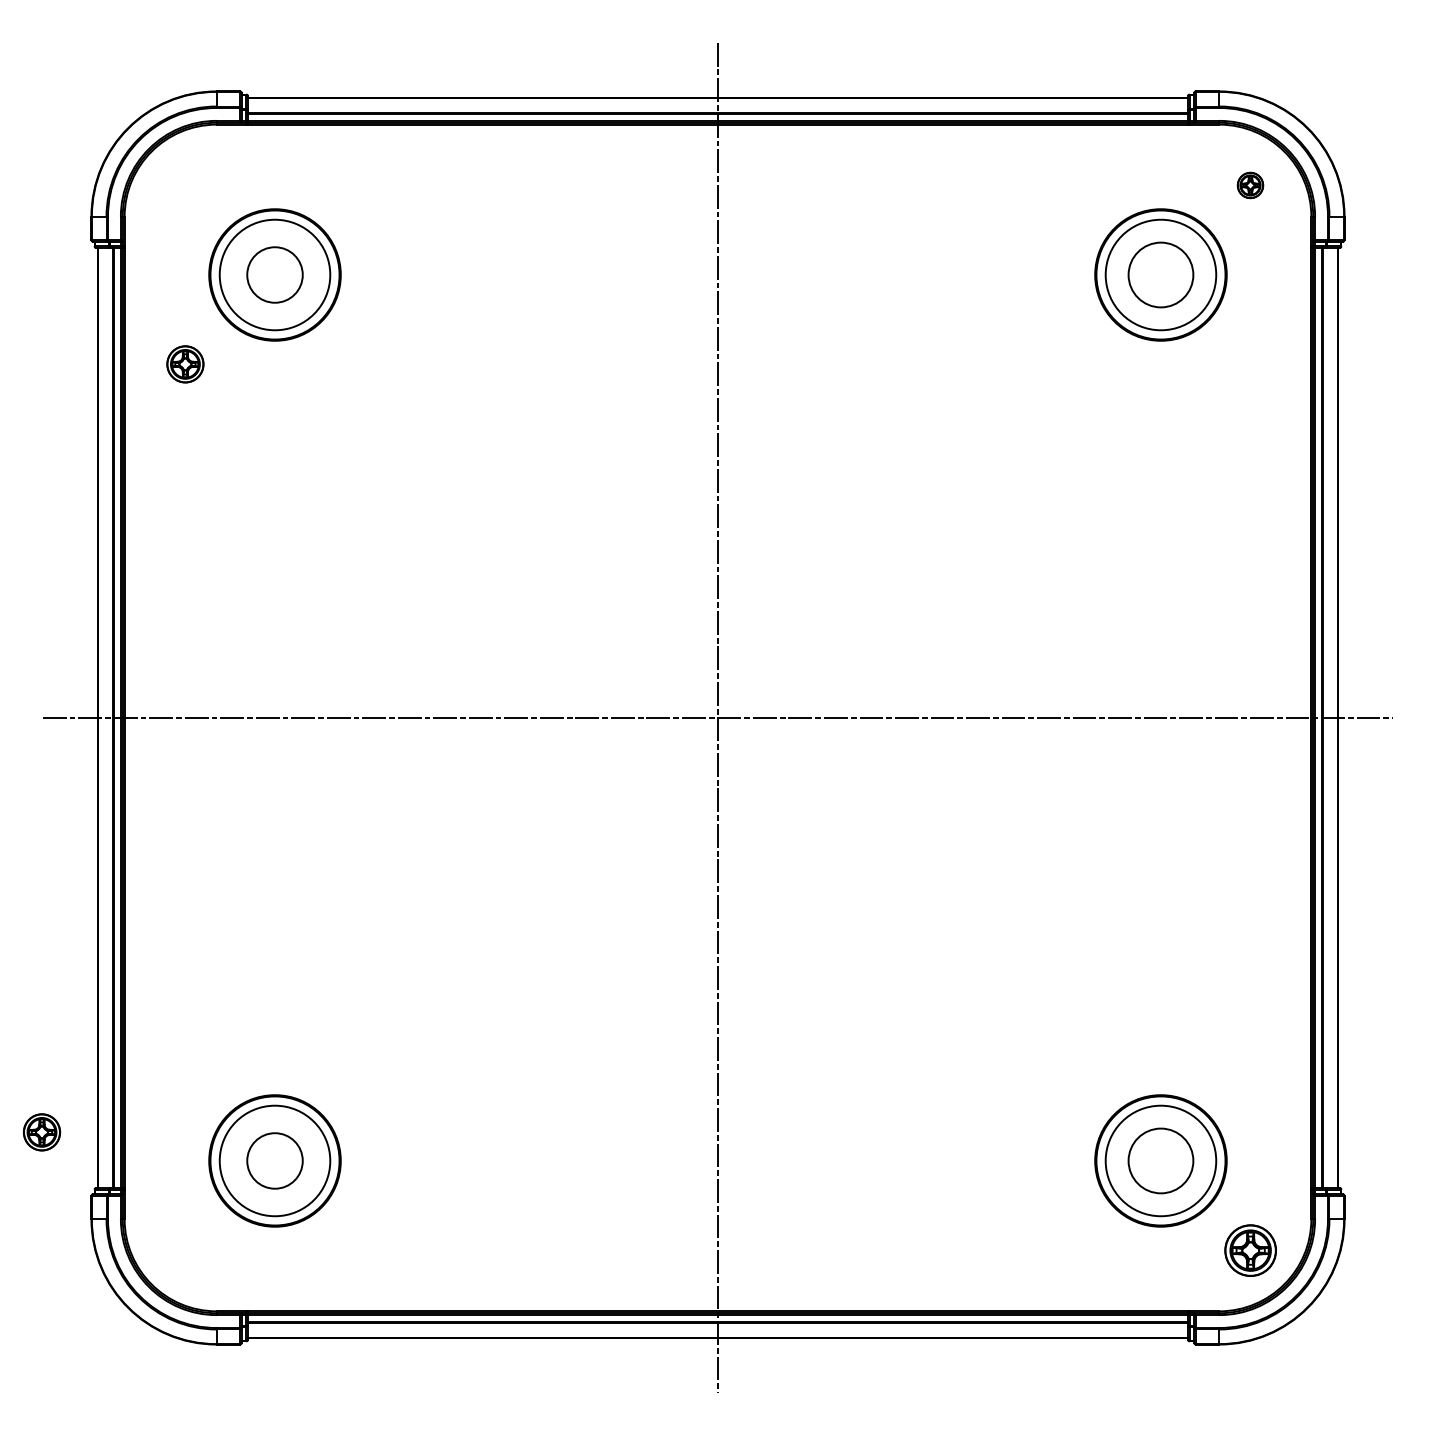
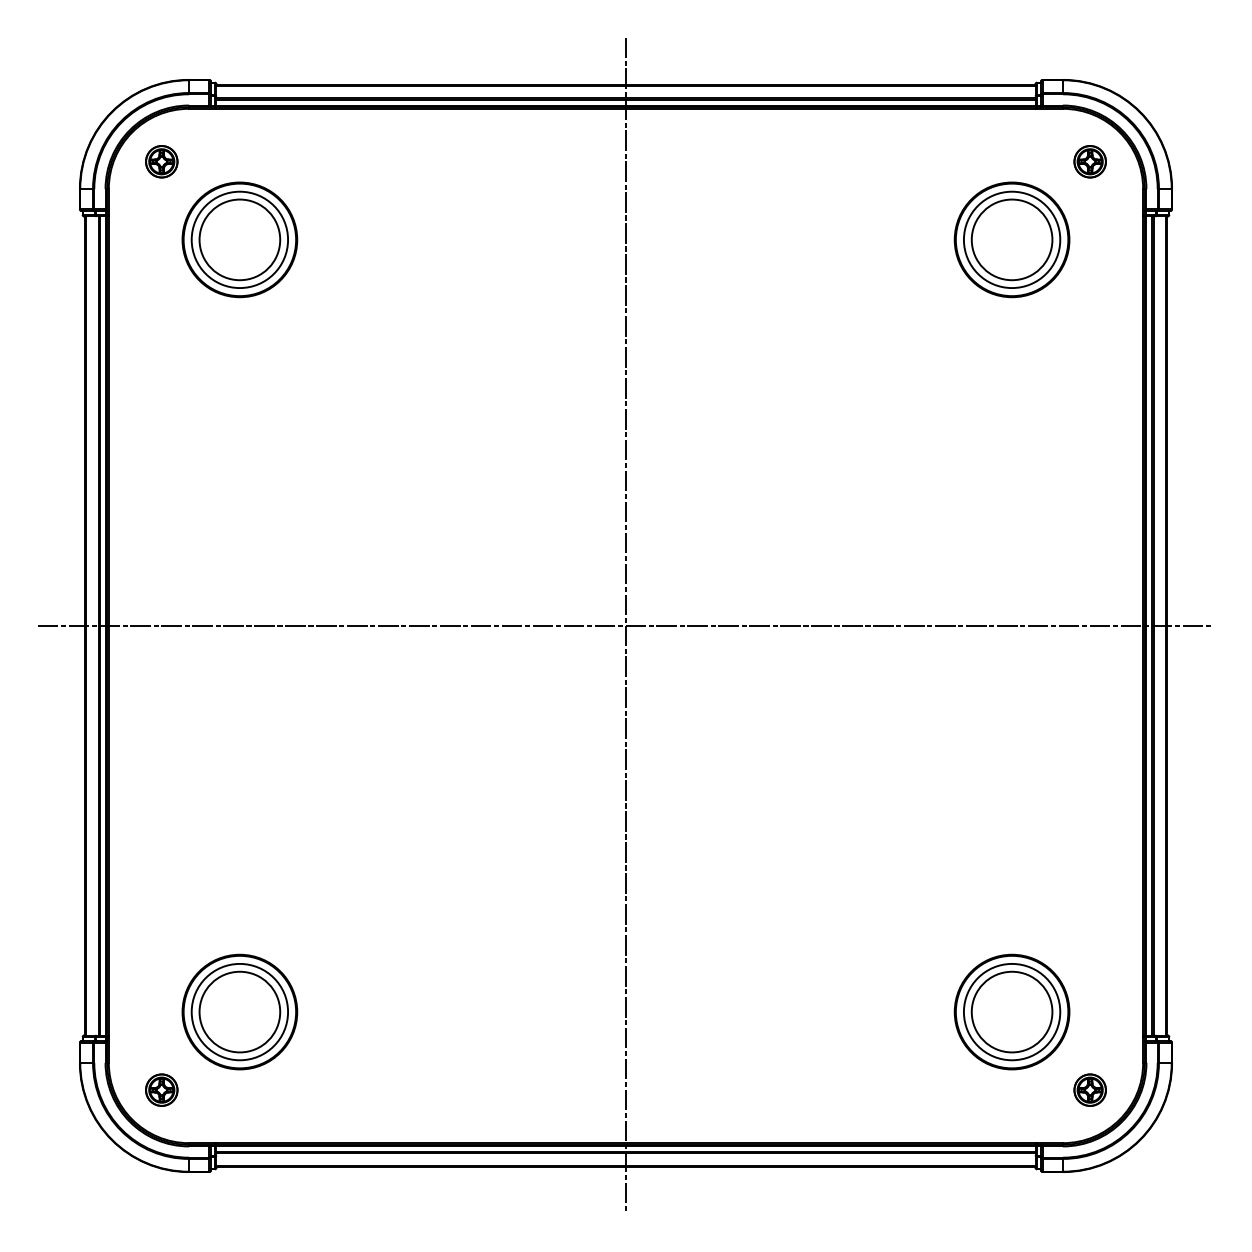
part: (1249, 185) -> (1089, 161), size x1.43
circle: (274, 274) -> (239, 239), size x1.67
circle: (1160, 274) -> (1011, 239), size x1.43
part: (185, 364) -> (161, 161), moved
part: (41, 1131) -> (161, 1089), moved
circle: (274, 1160) -> (239, 1011), size x1.67
circle: (1160, 1160) -> (1011, 1011), size x1.43
part: (1249, 1249) -> (1089, 1089), size x0.71

